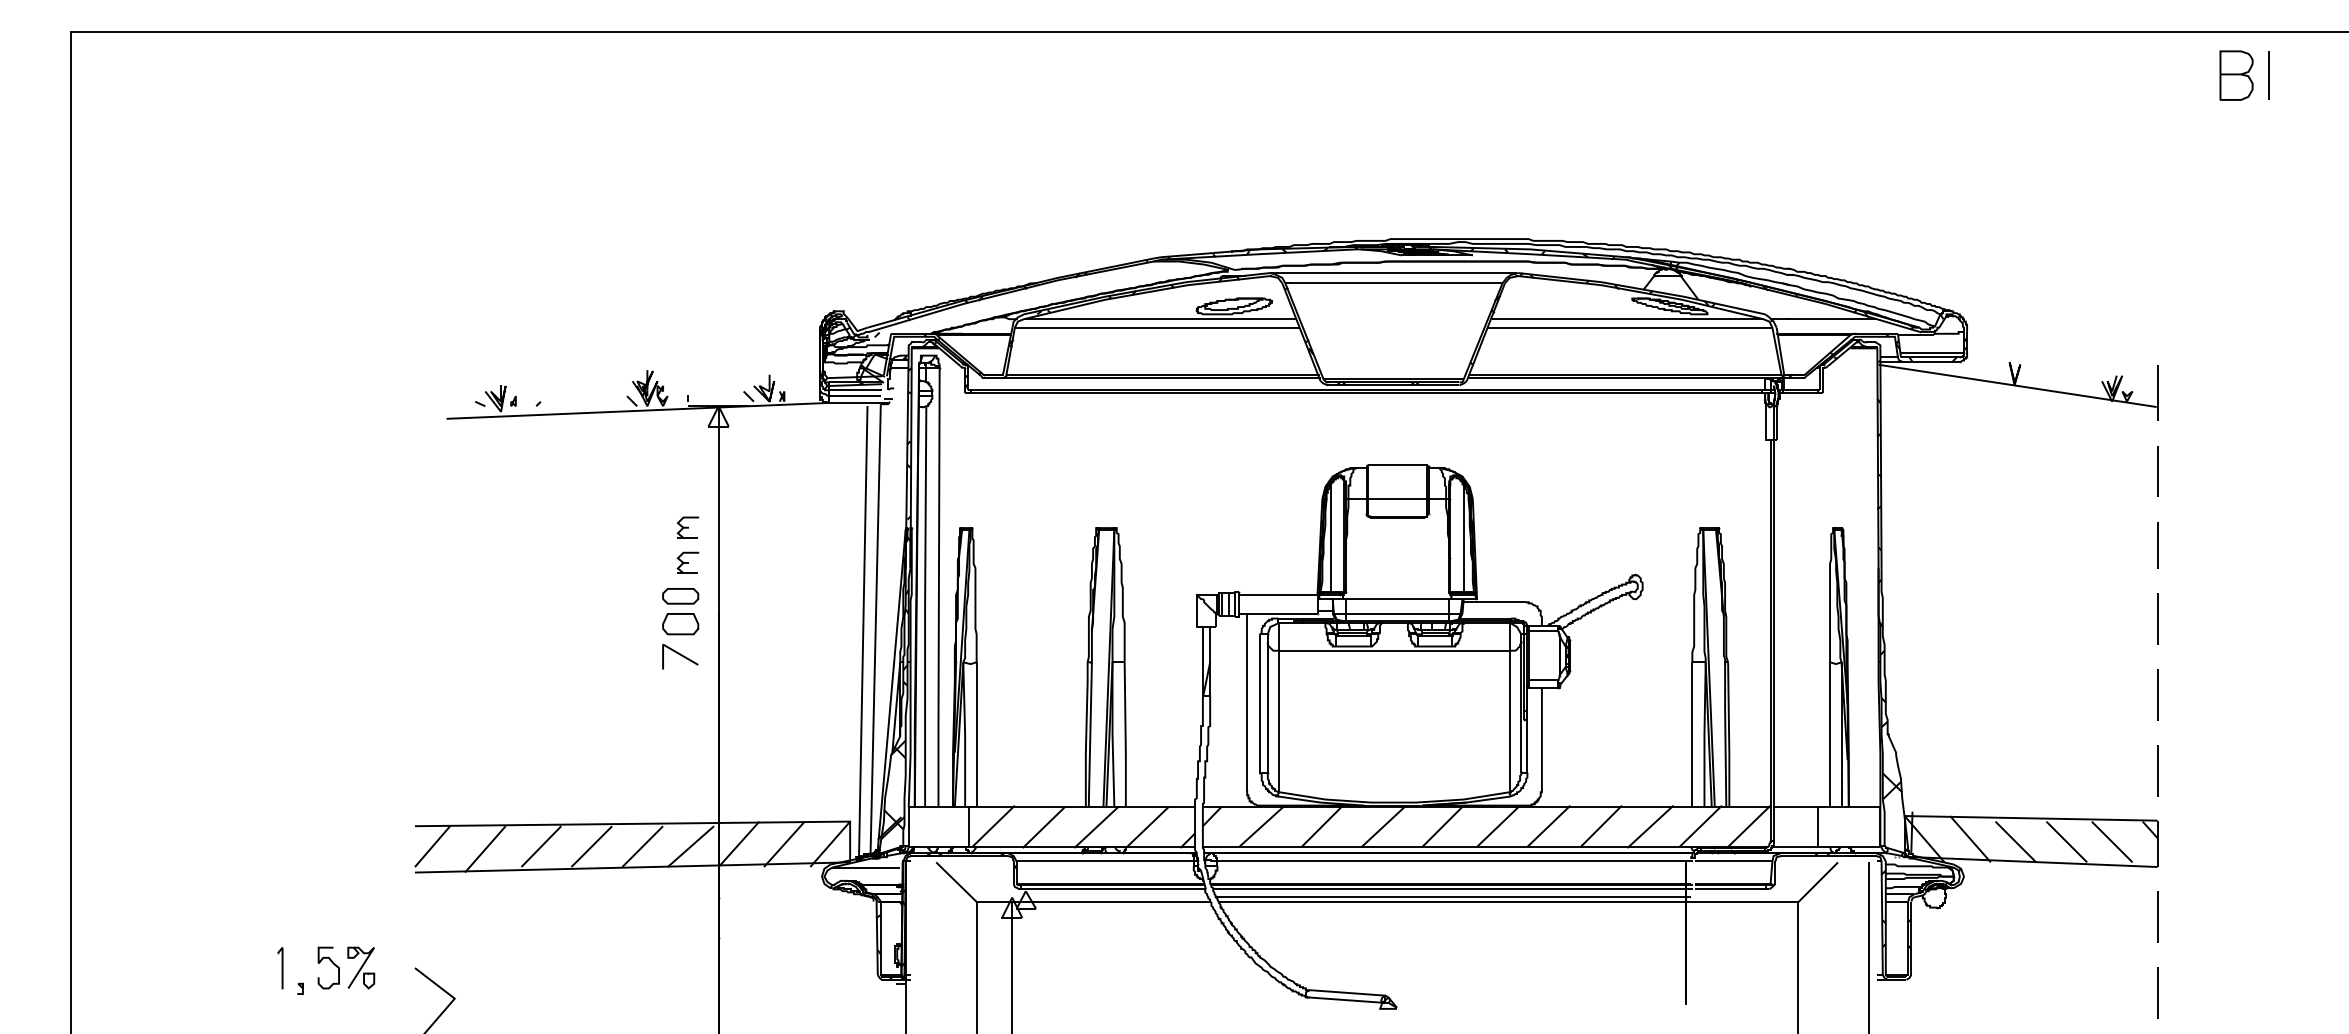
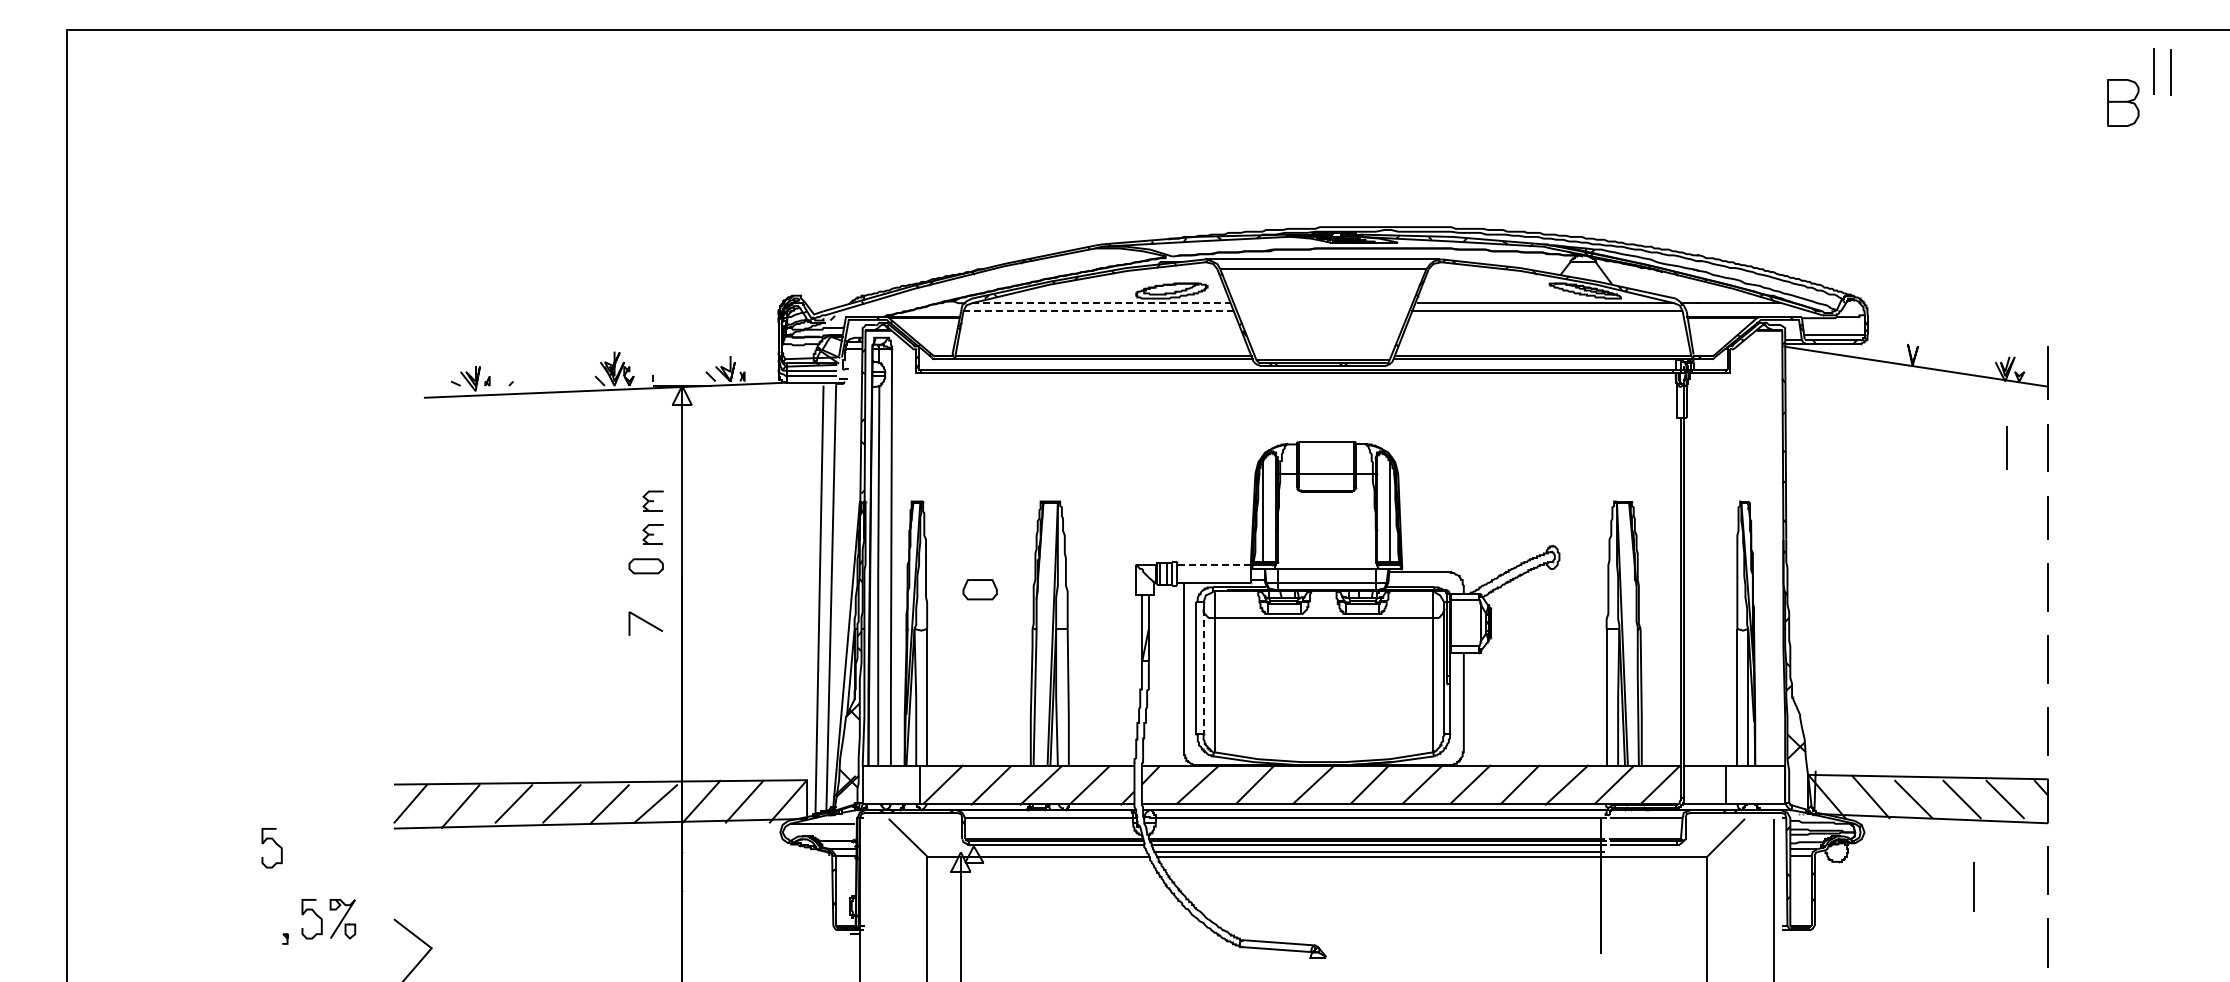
part: (2236, 75) -> (2123, 102), moved
line: (2286, 76) -> (2170, 72), added
line: (1160, 319) -> (1101, 303), solid -> dashed
line: (1157, 327) -> (1098, 311), solid -> dashed
line: (2113, 471) -> (2006, 447), added
line: (1277, 594) -> (1212, 564), solid -> dashed
curve: (679, 614) -> (979, 580), moved
line: (1267, 708) -> (1203, 672), solid -> dashed
curve: (290, 889) -> (275, 844), added
line: (2078, 933) -> (1973, 886), added
part: (280, 968) -> (266, 919), removed

